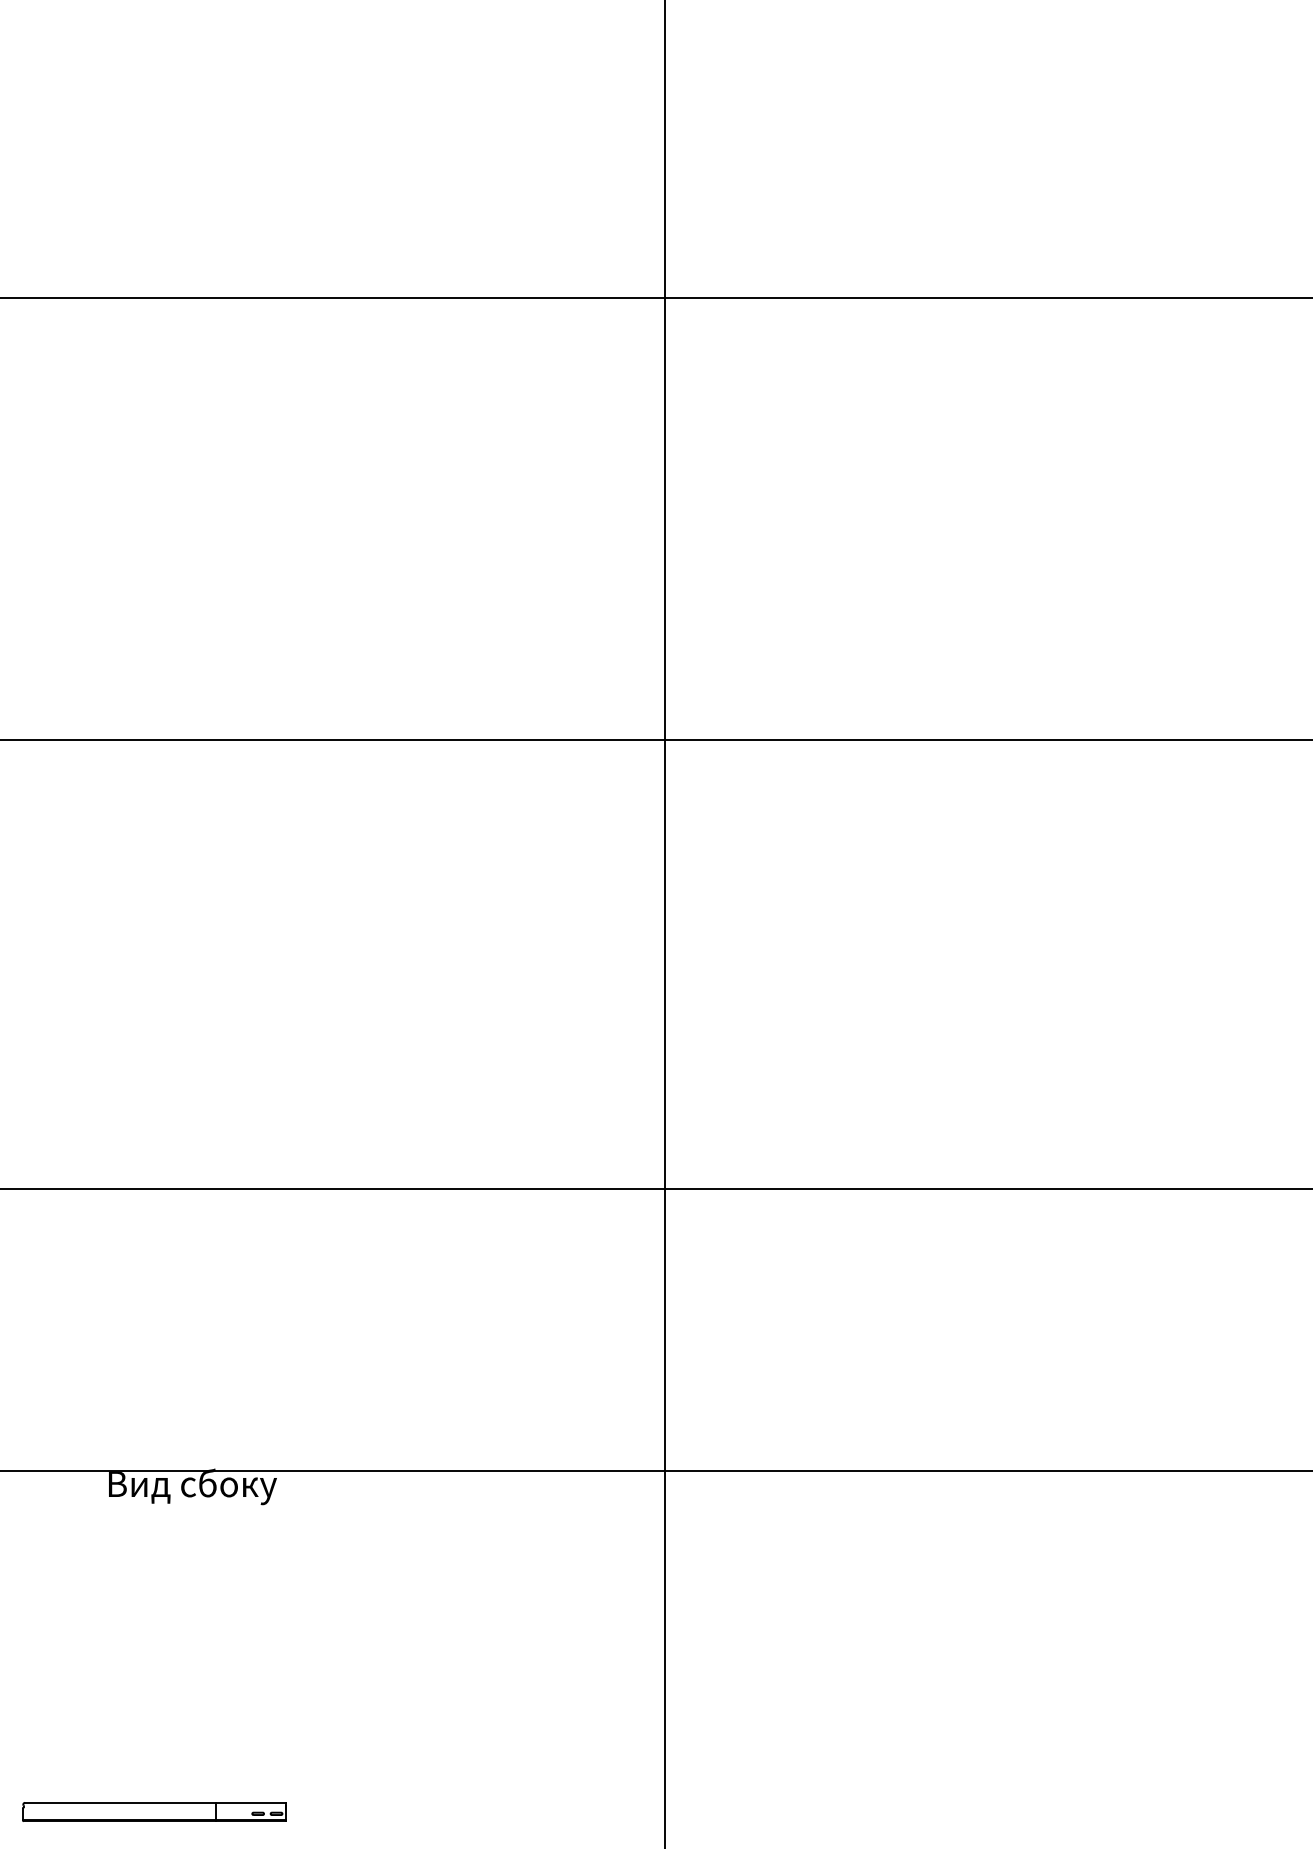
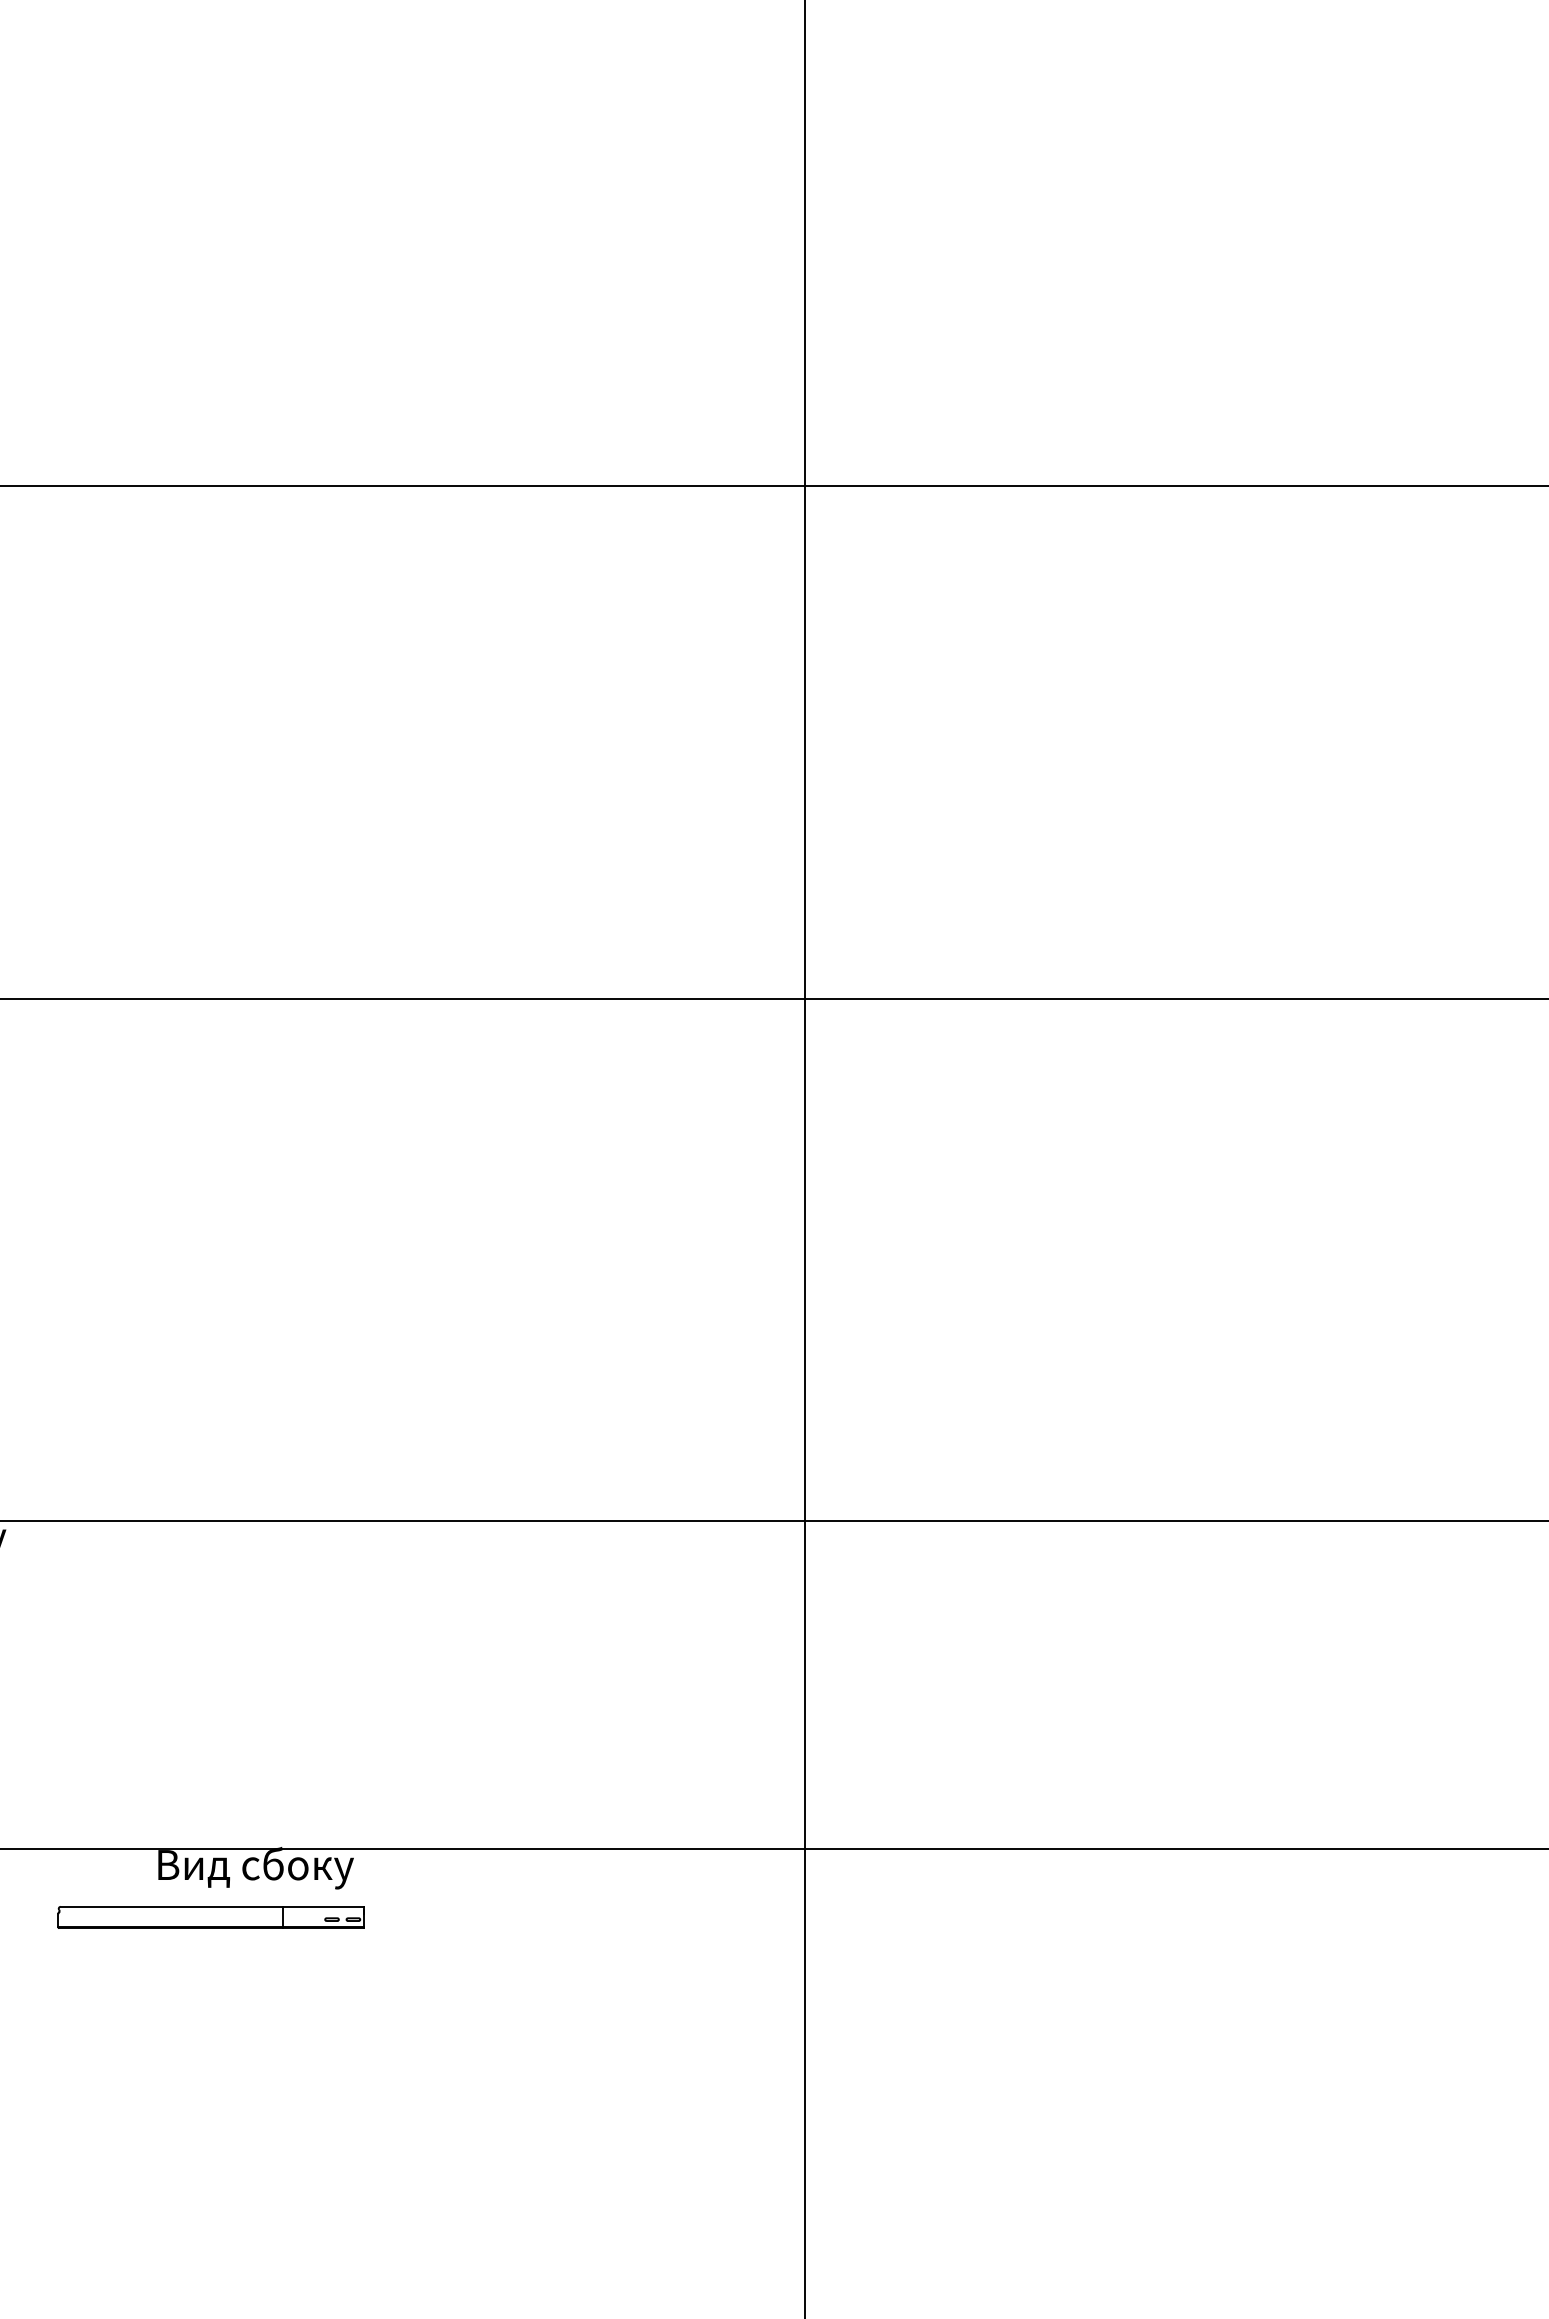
part: (153, 1812) -> (210, 1917), moved

